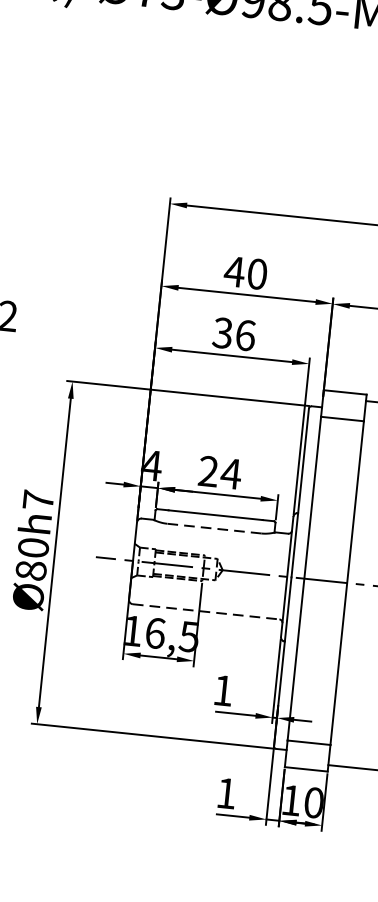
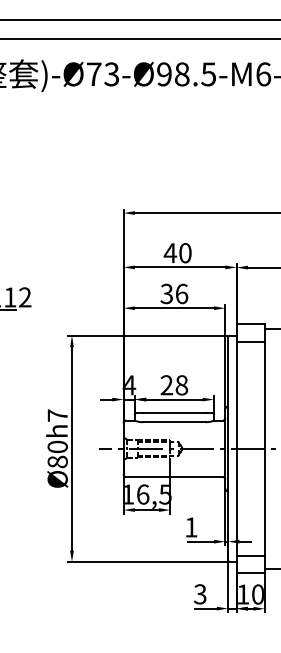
text: (230, 474) -> (181, 385), 24 -> 28
line: (212, 528) -> (173, 422), dashed -> solid
line: (207, 612) -> (175, 477), dashed -> solid
text: (226, 793) -> (200, 594), 1 -> 3

